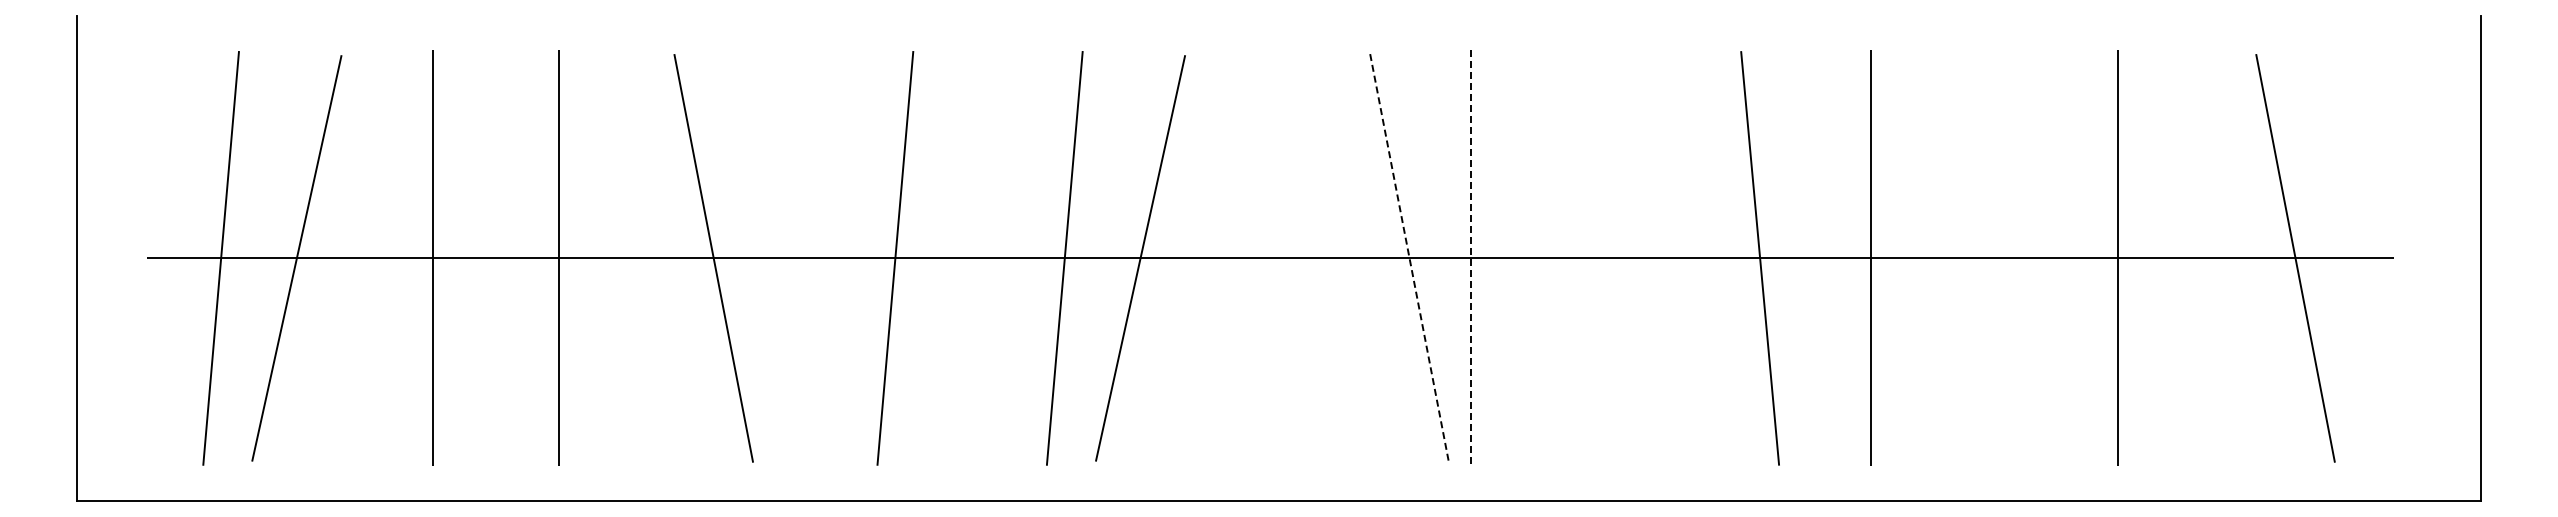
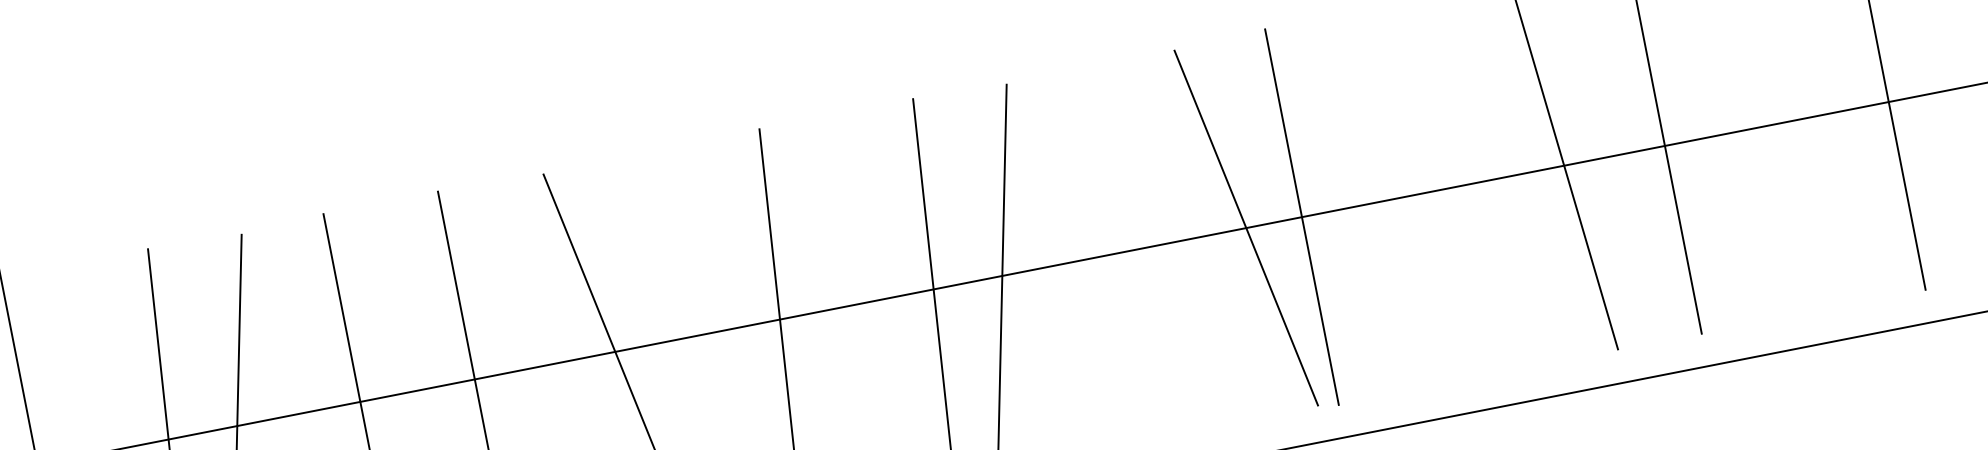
line: (1409, 258) -> (1246, 228), dashed -> solid
line: (1470, 258) -> (1301, 217), dashed -> solid

